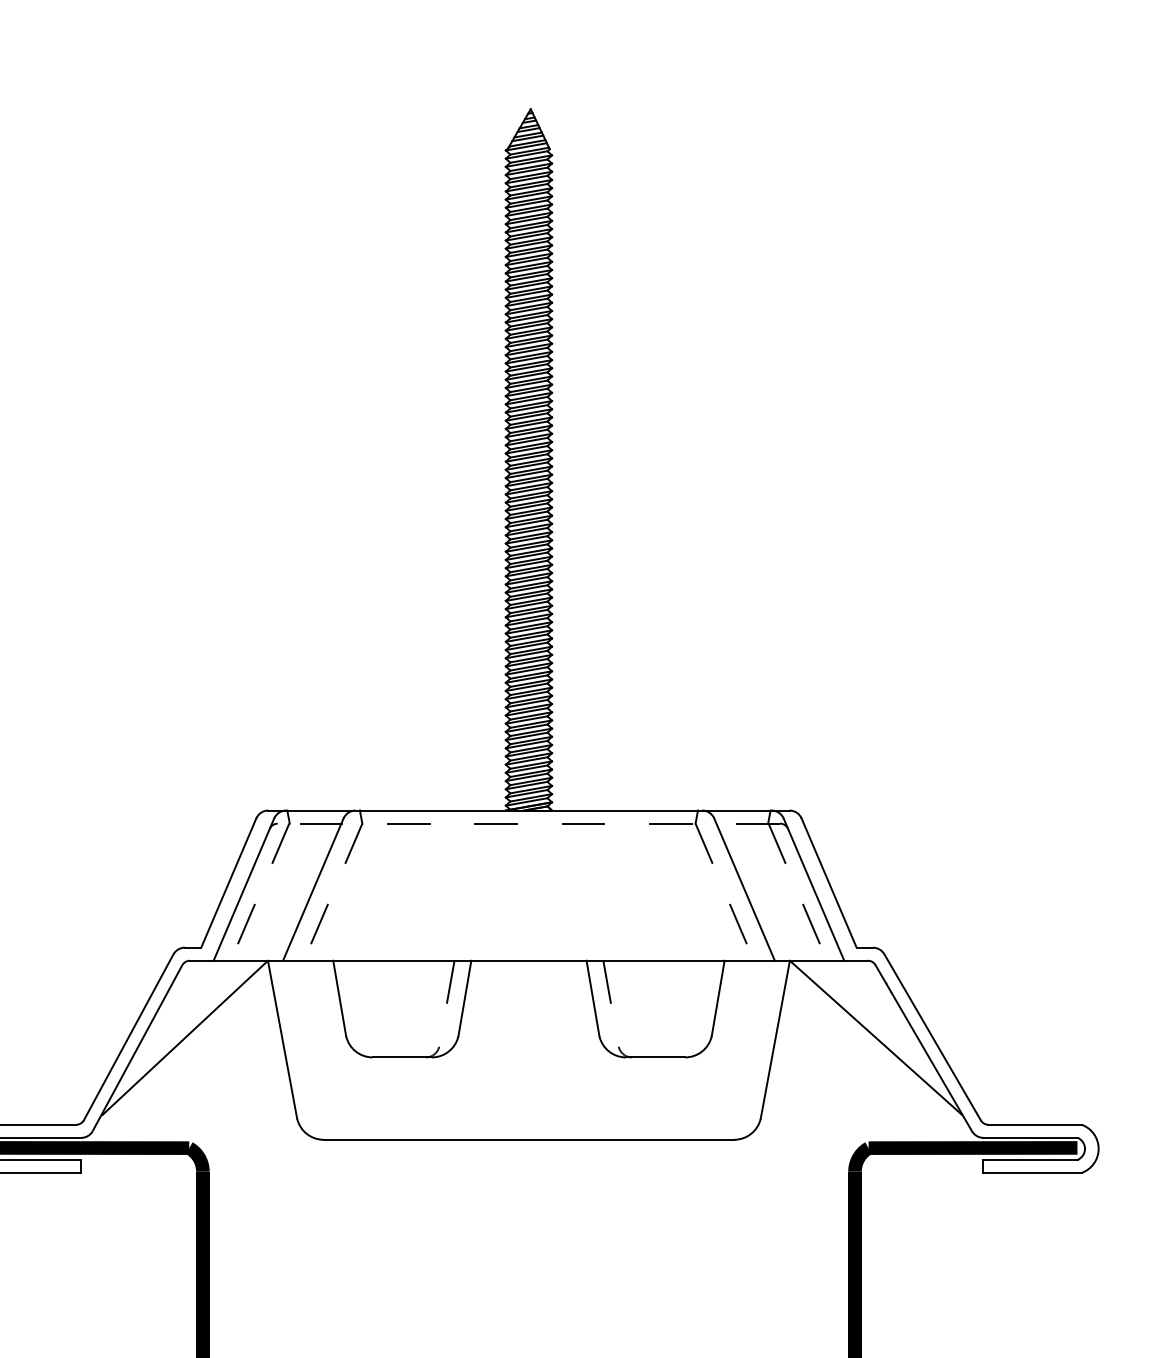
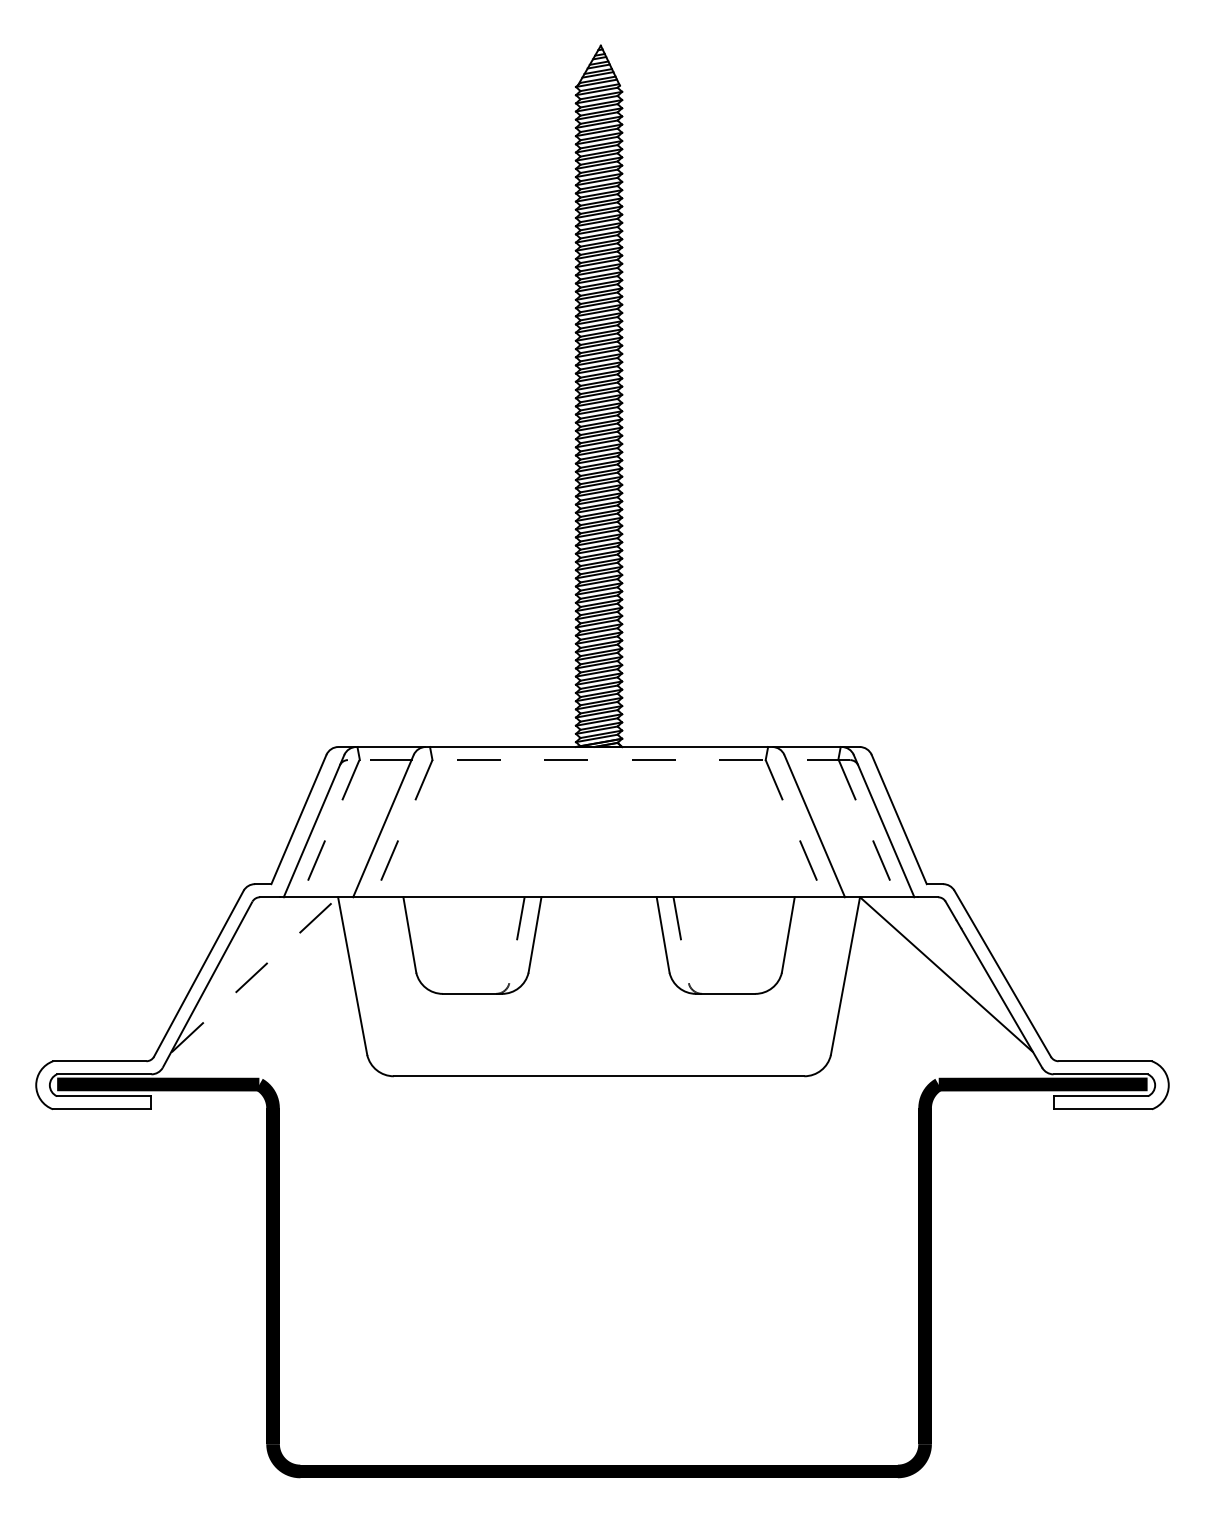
line: (184, 1038) -> (254, 974), solid -> dashed

